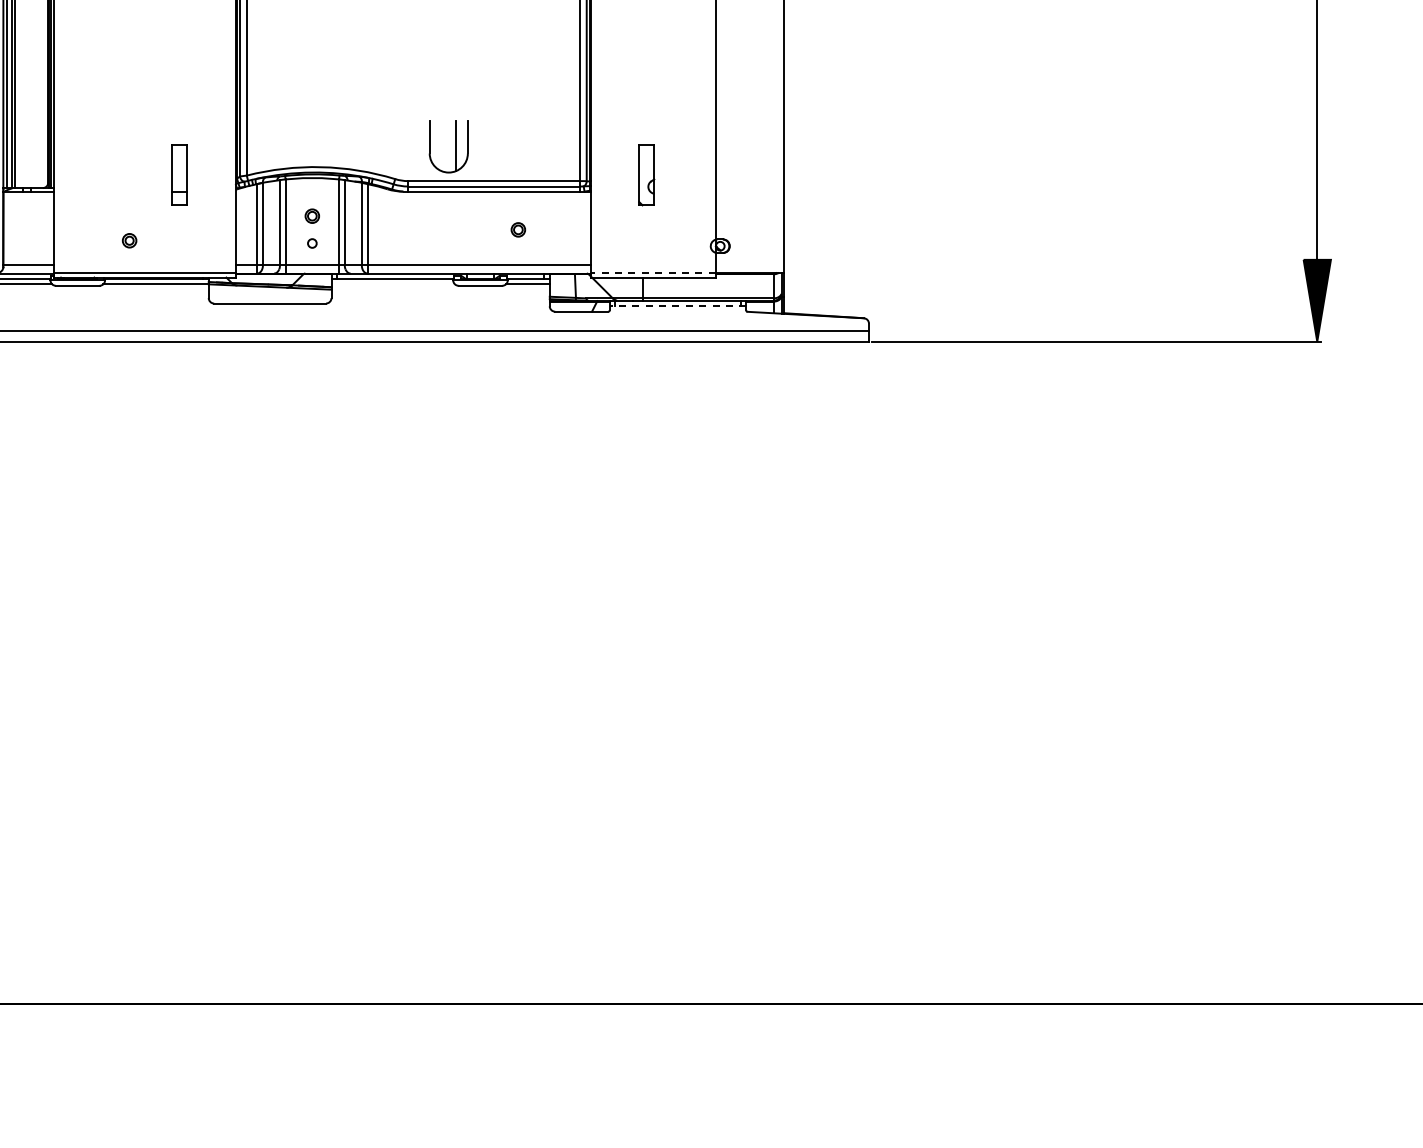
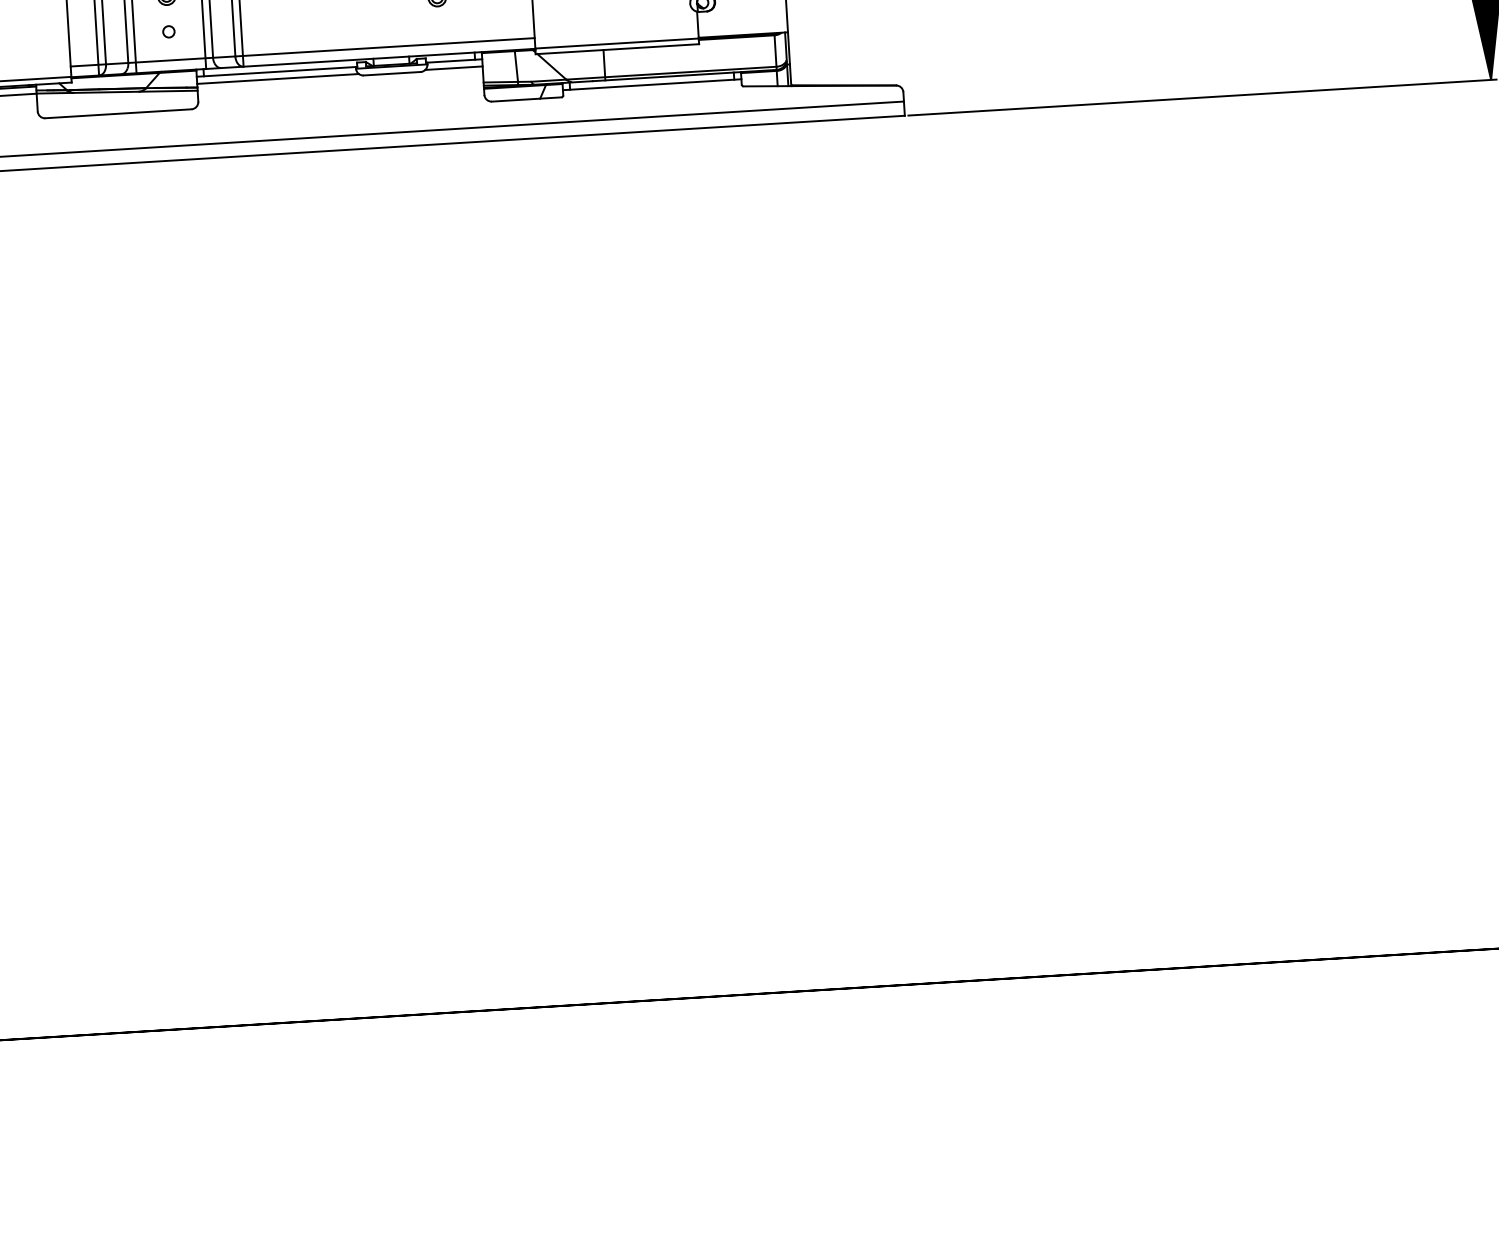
line: (652, 273) -> (616, 43), dashed -> solid
line: (393, 284) -> (278, 78), added
line: (677, 306) -> (651, 85), dashed -> solid

